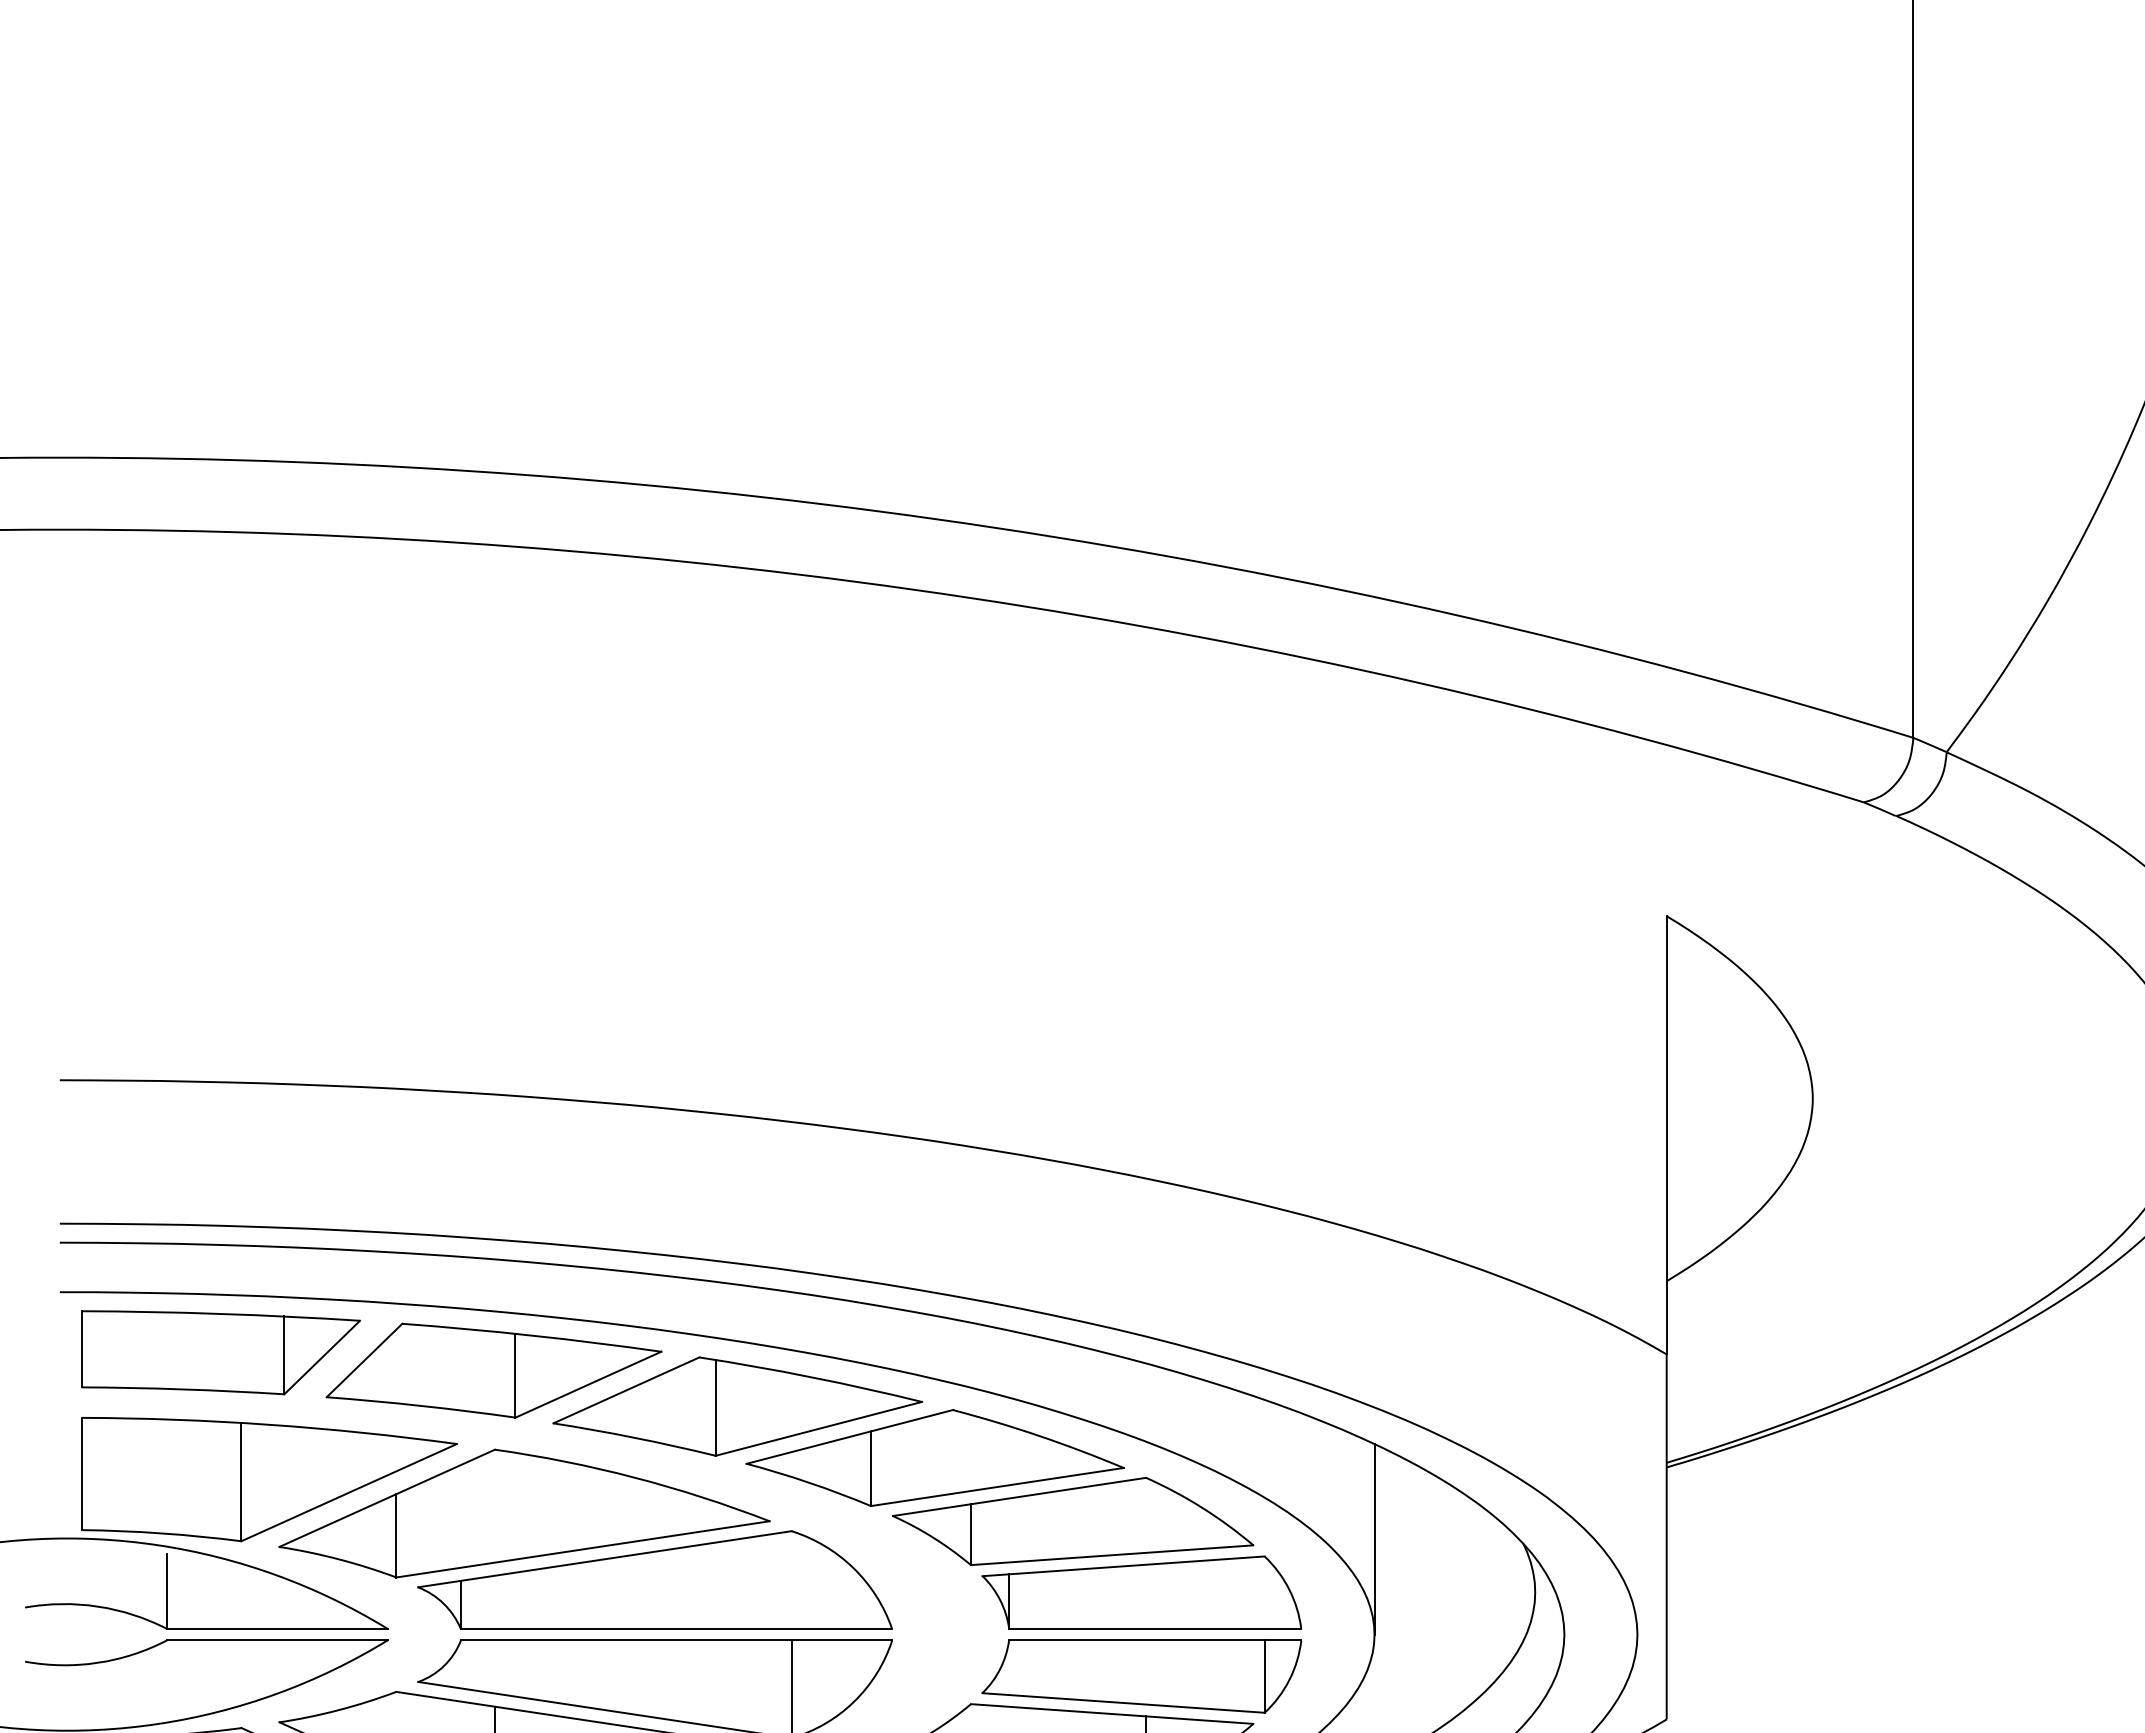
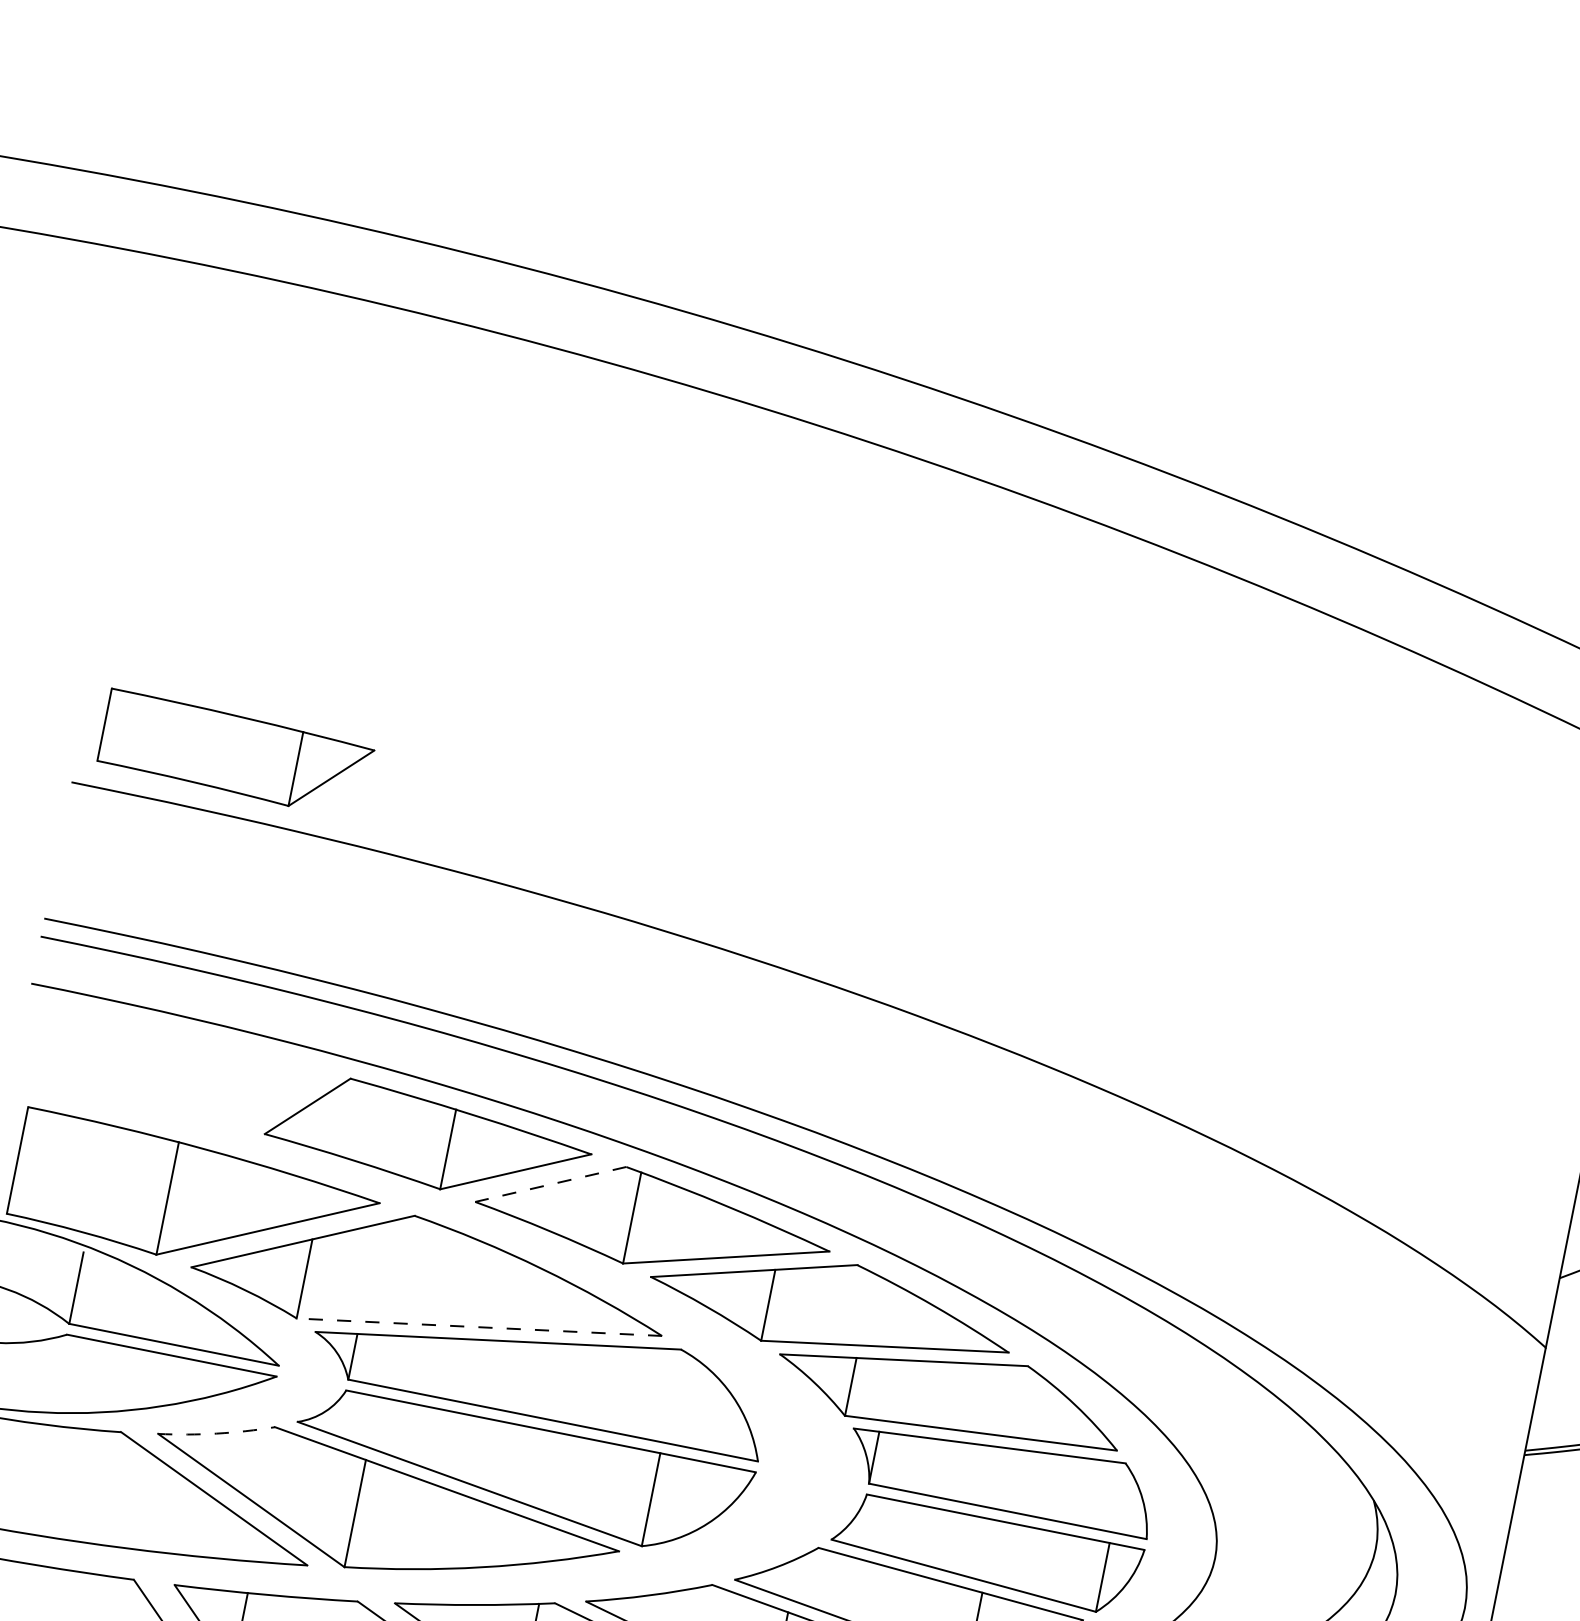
part: (220, 1352) -> (235, 754), moved
line: (626, 1390) -> (550, 1184), solid -> dashed
line: (1374, 1538) -> (1233, 1467), removed
line: (583, 1549) -> (479, 1327), solid -> dashed
arc: (338, 1710) -> (216, 1433), solid -> dashed

